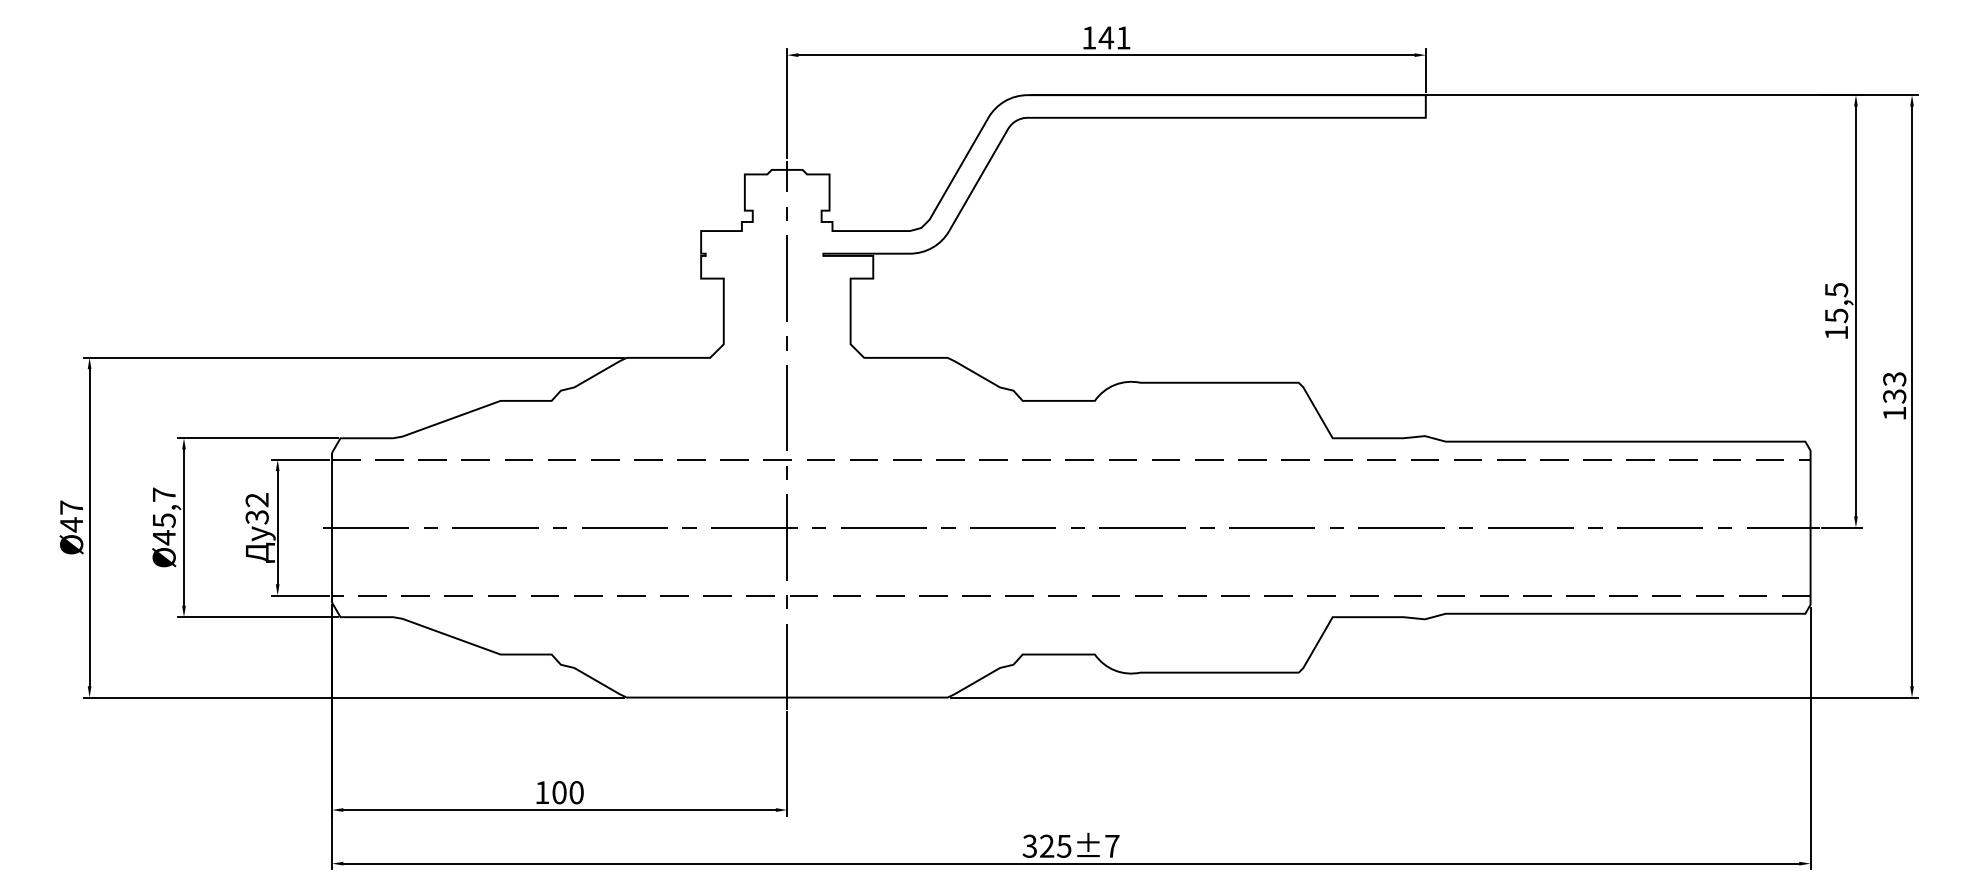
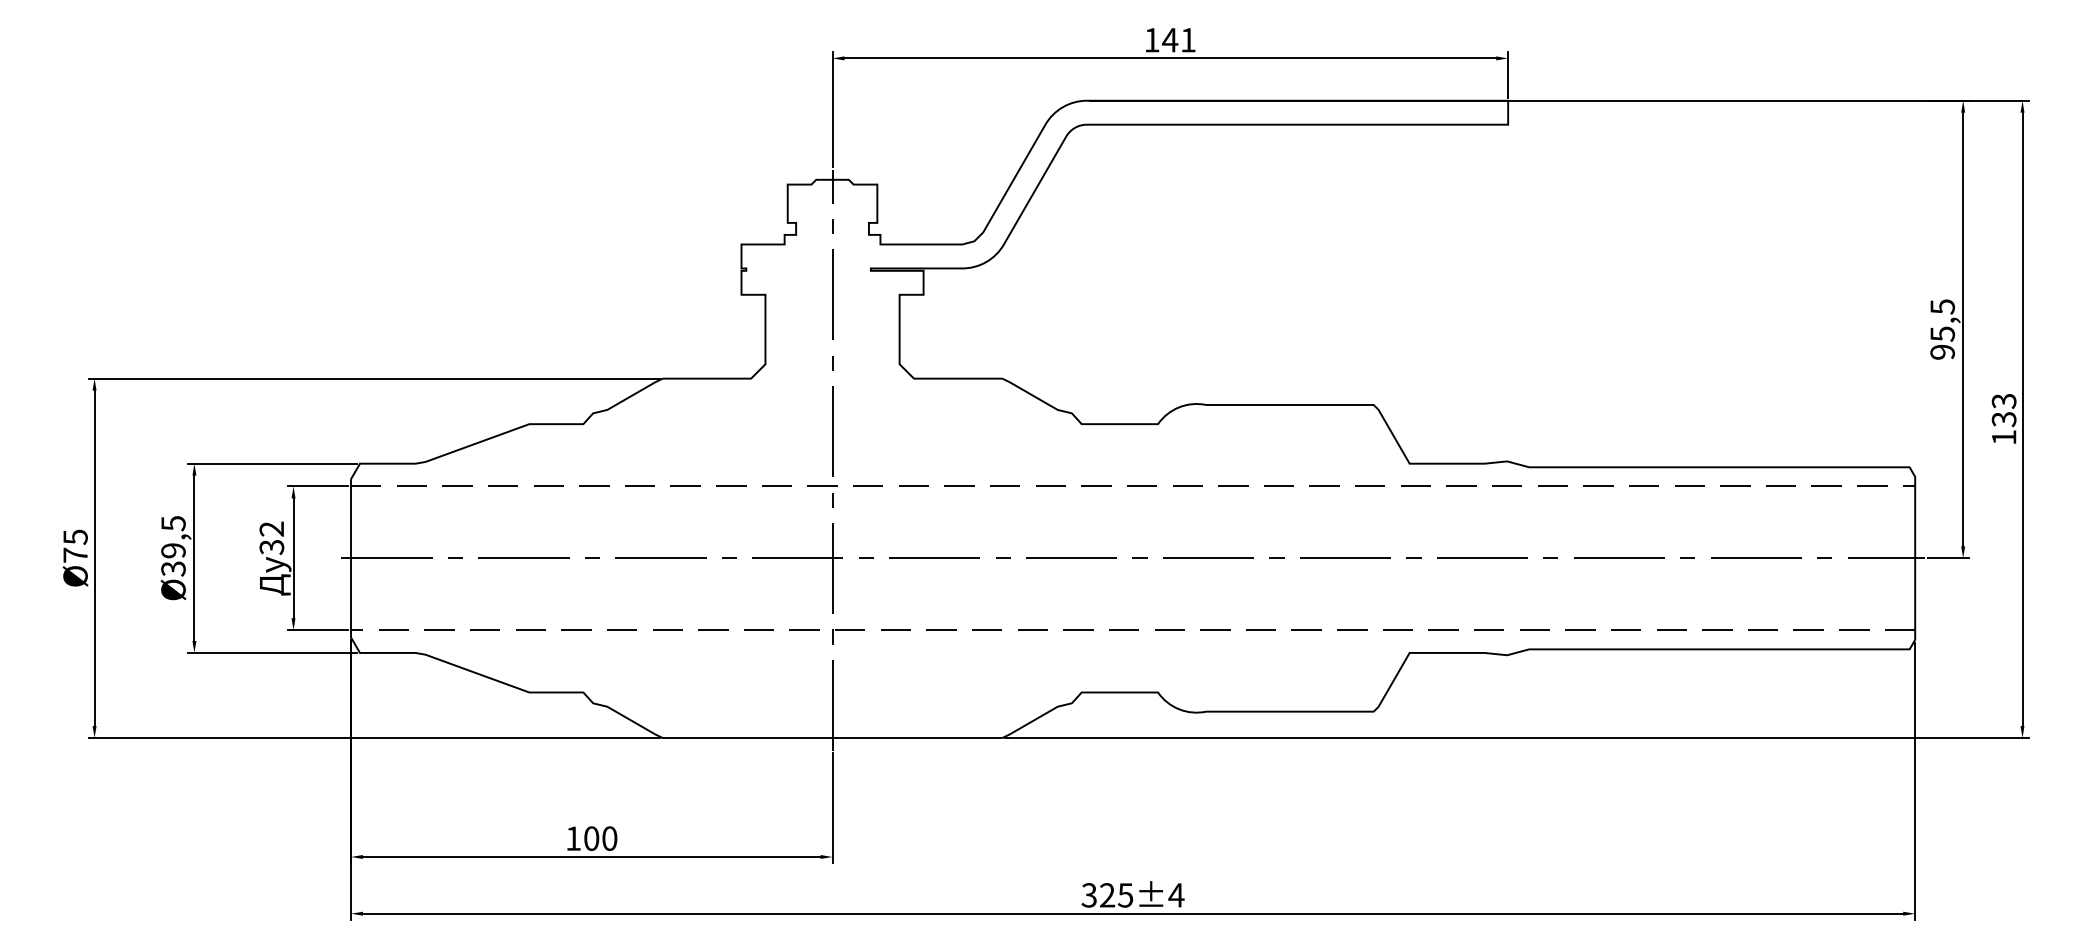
text: (1836, 332) -> (1942, 351), 15,5 -> 95,5
text: (71, 516) -> (75, 546), Ø47 -> Ø75
text: (163, 516) -> (172, 546), Ø45,7 -> Ø39,5
text: (1111, 846) -> (1175, 895), 325±7 -> 325±4

